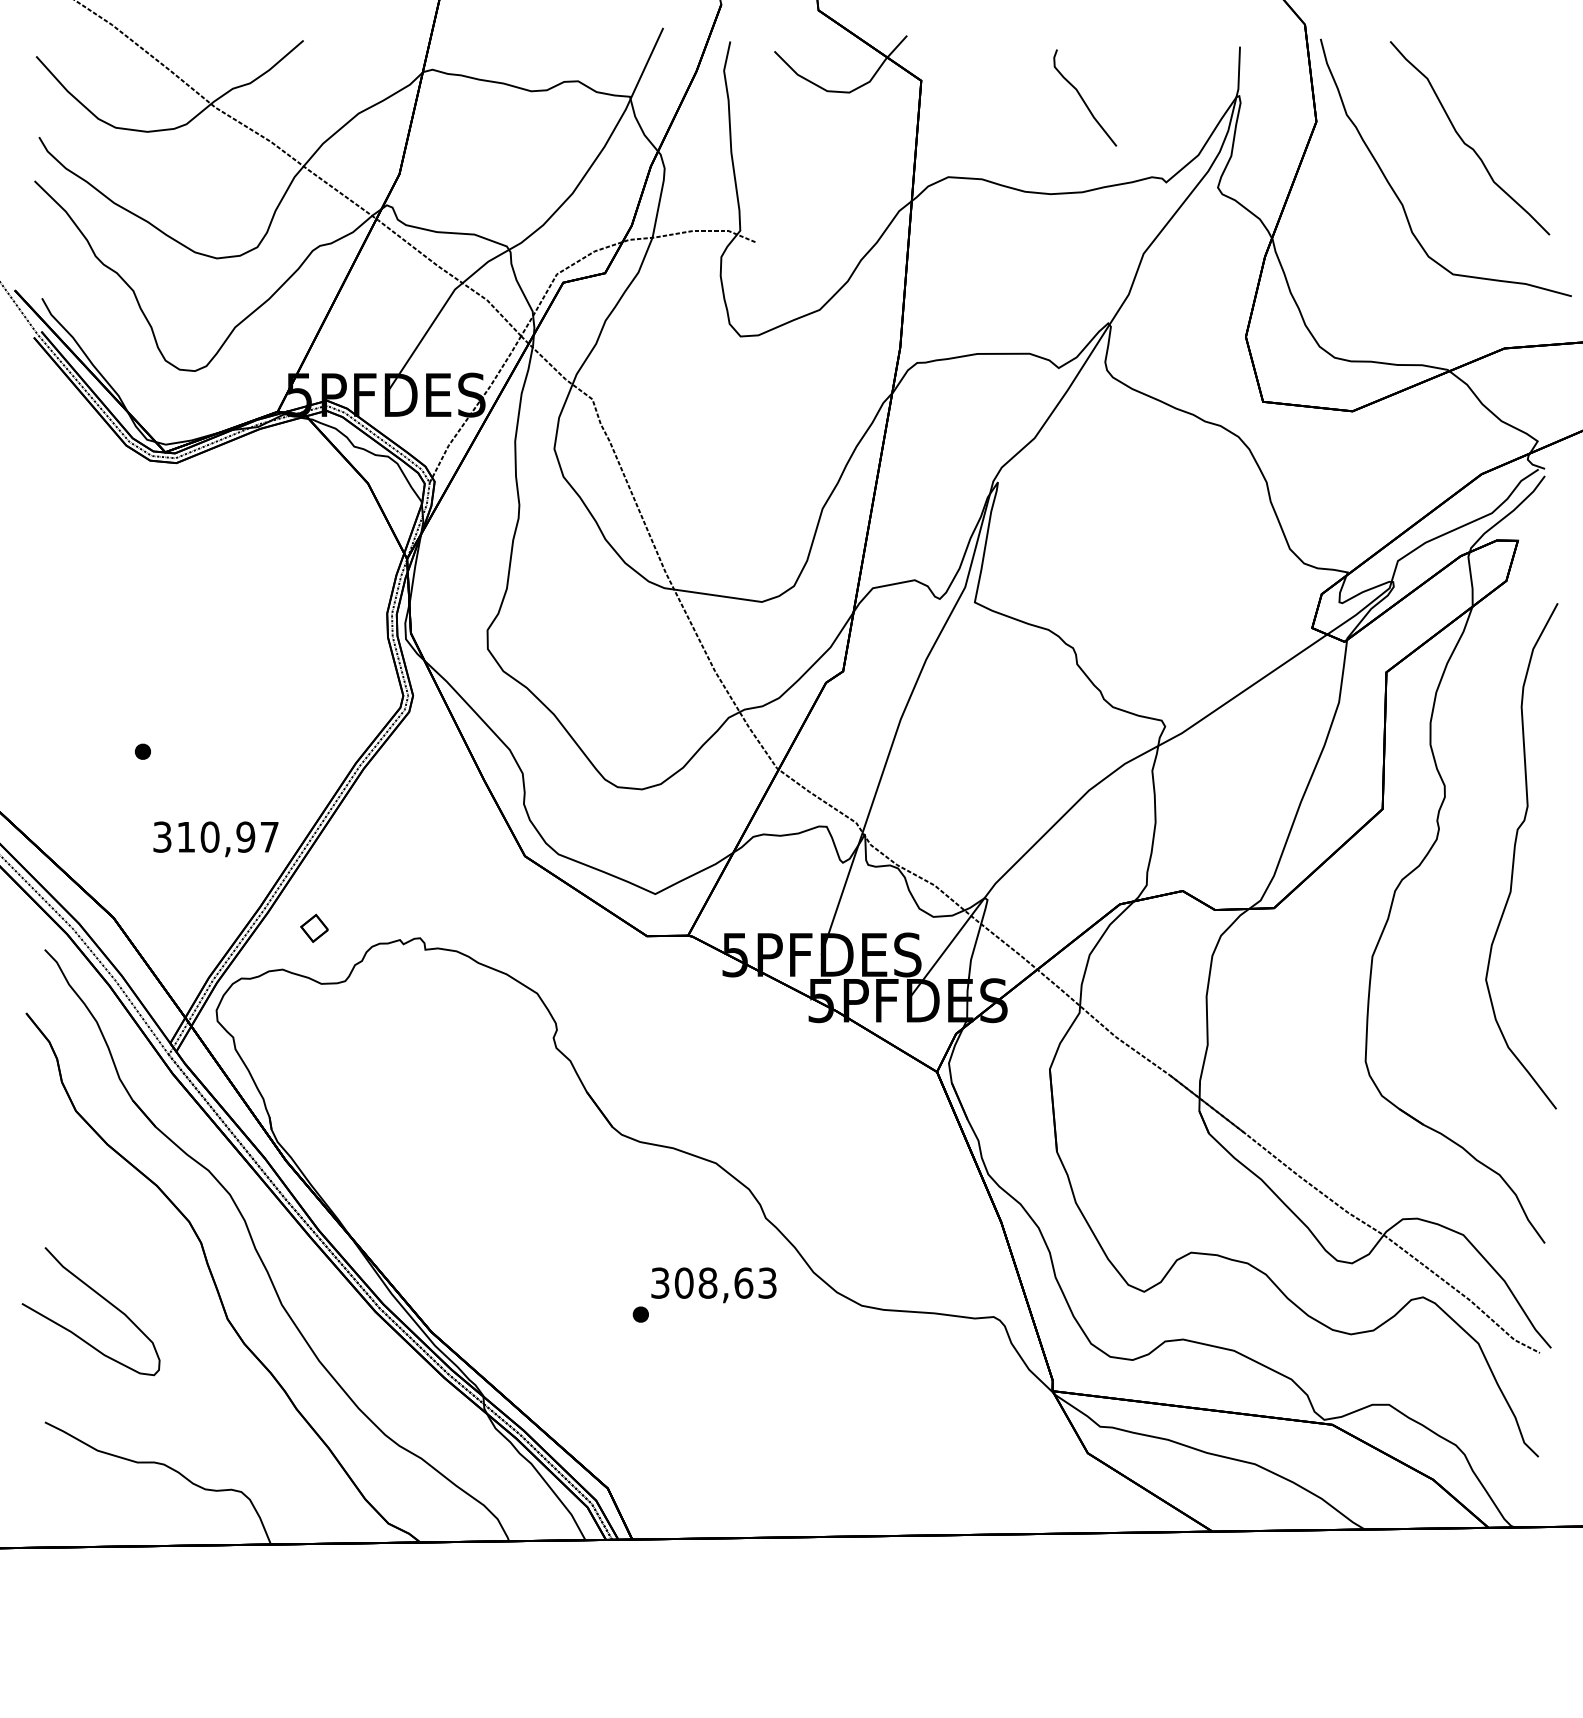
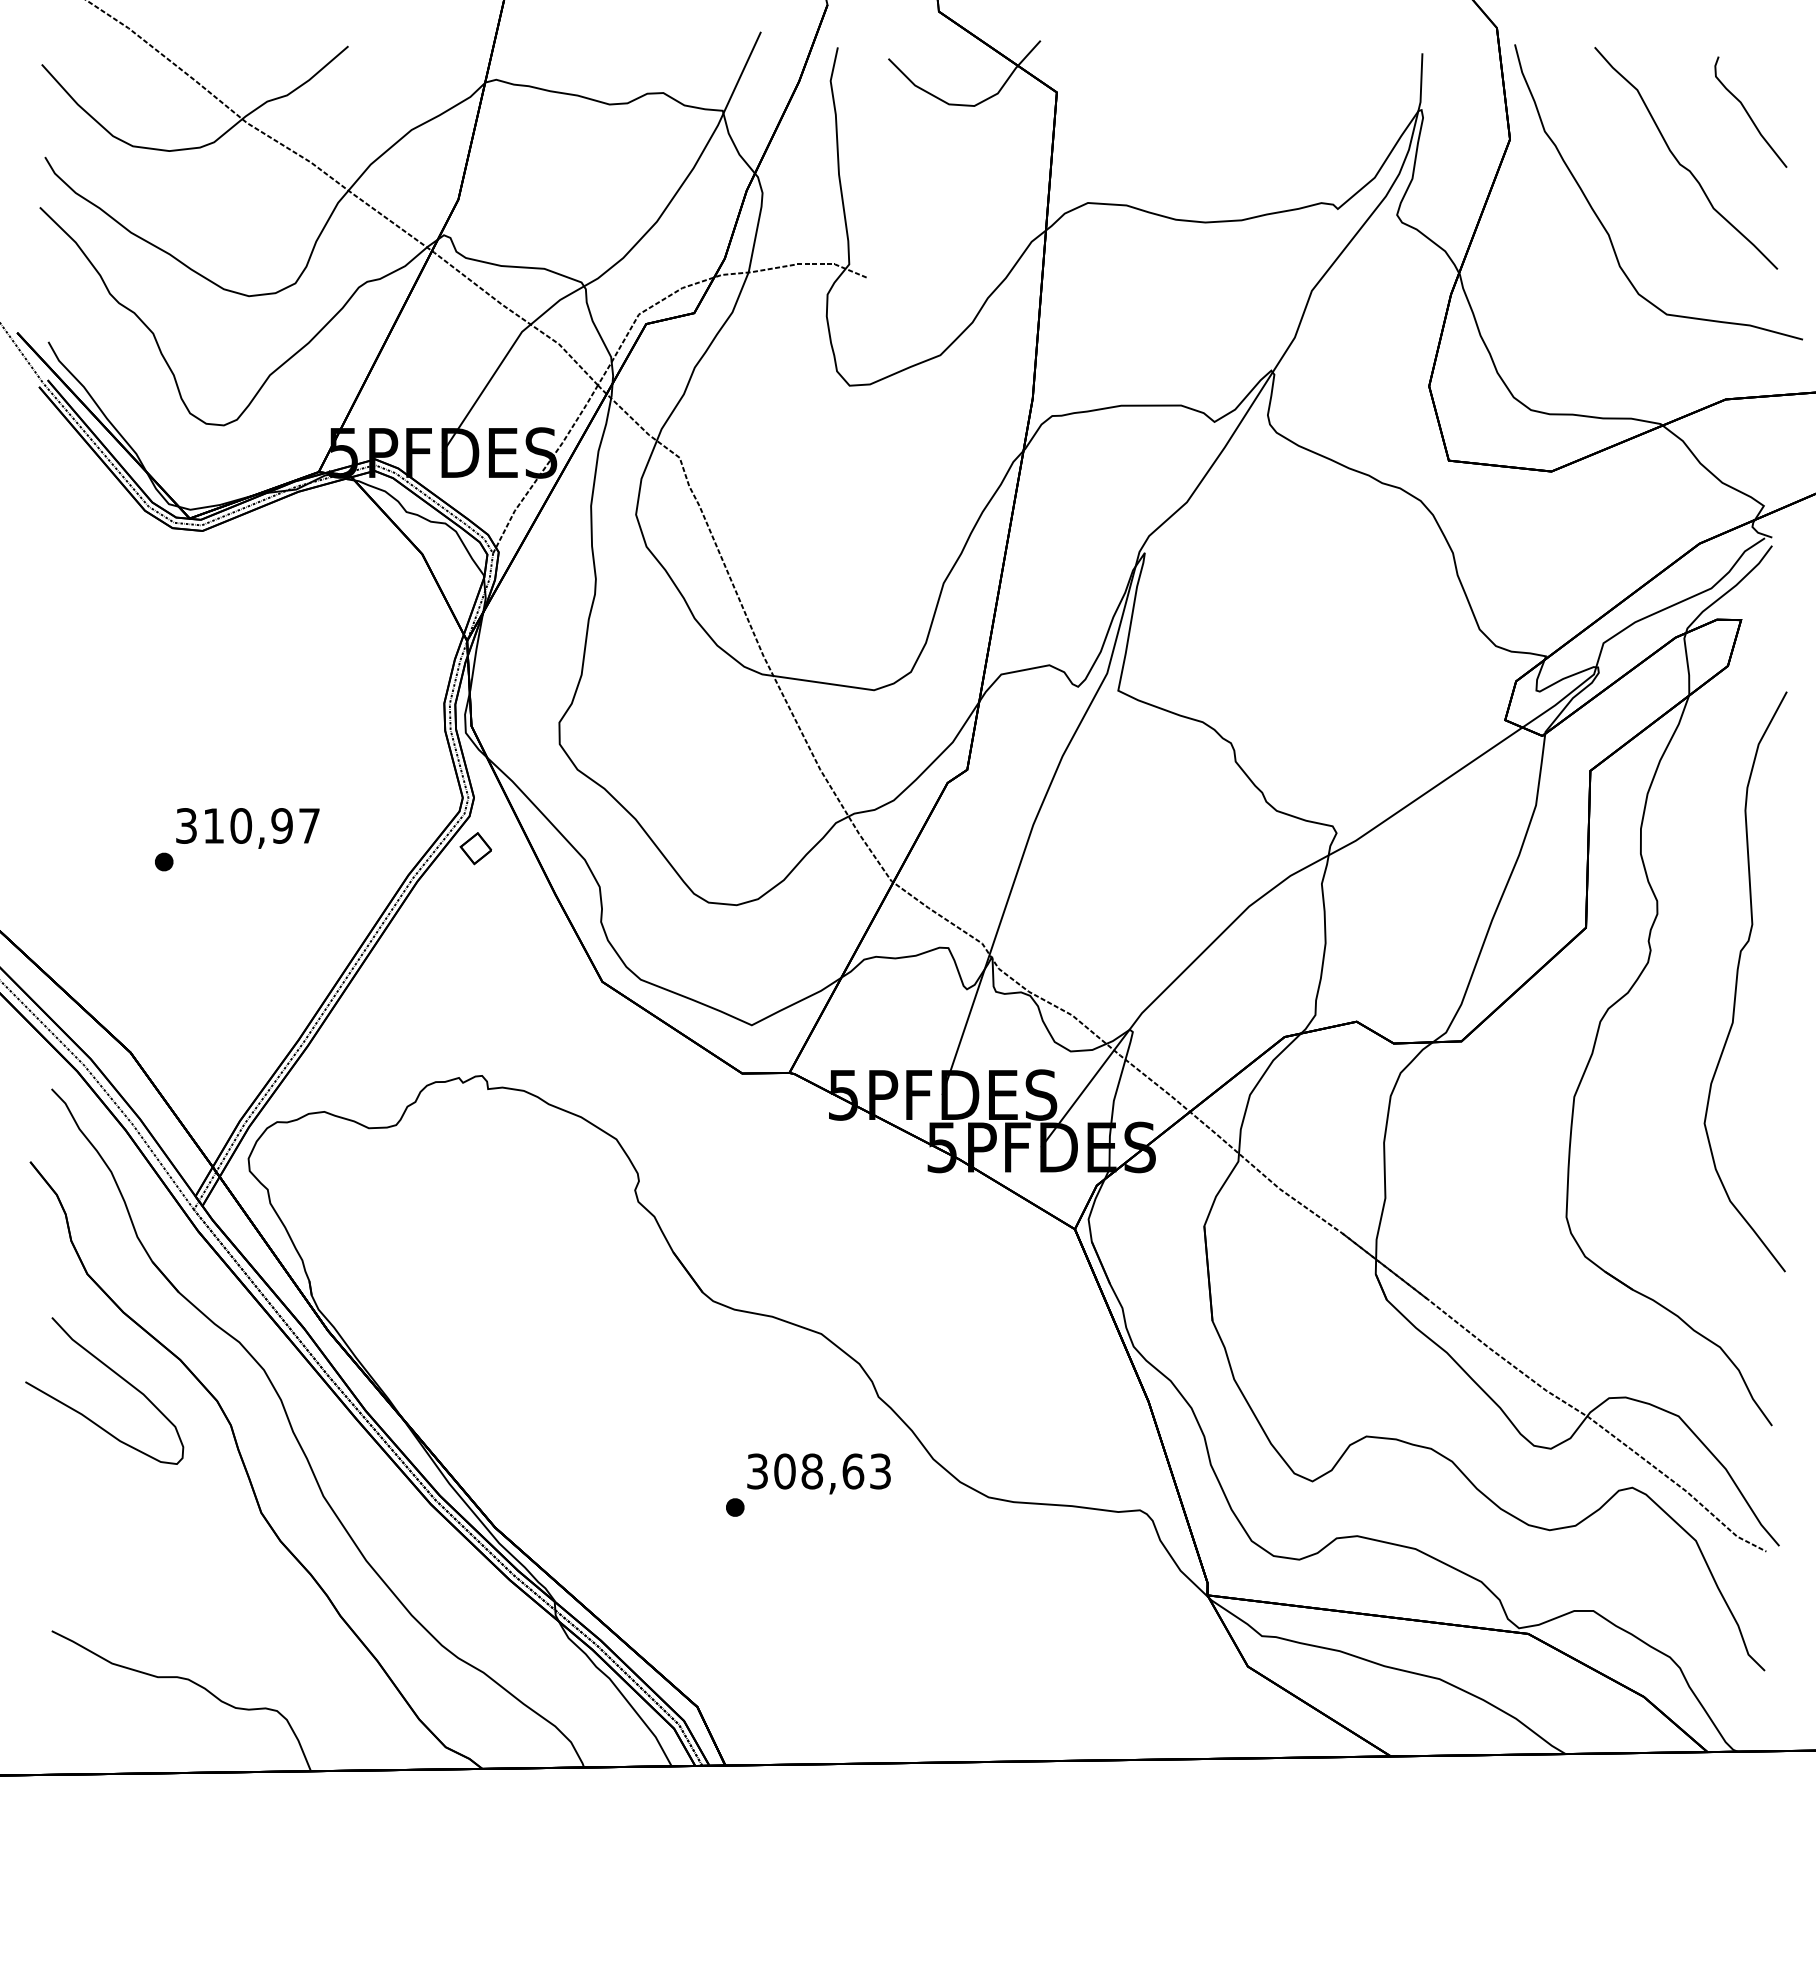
curve: (1083, 98) -> (1748, 112), moved
text: (215, 839) -> (247, 828), moved
part: (314, 928) -> (475, 848), moved
curve: (99, 1296) -> (114, 1373), moved

